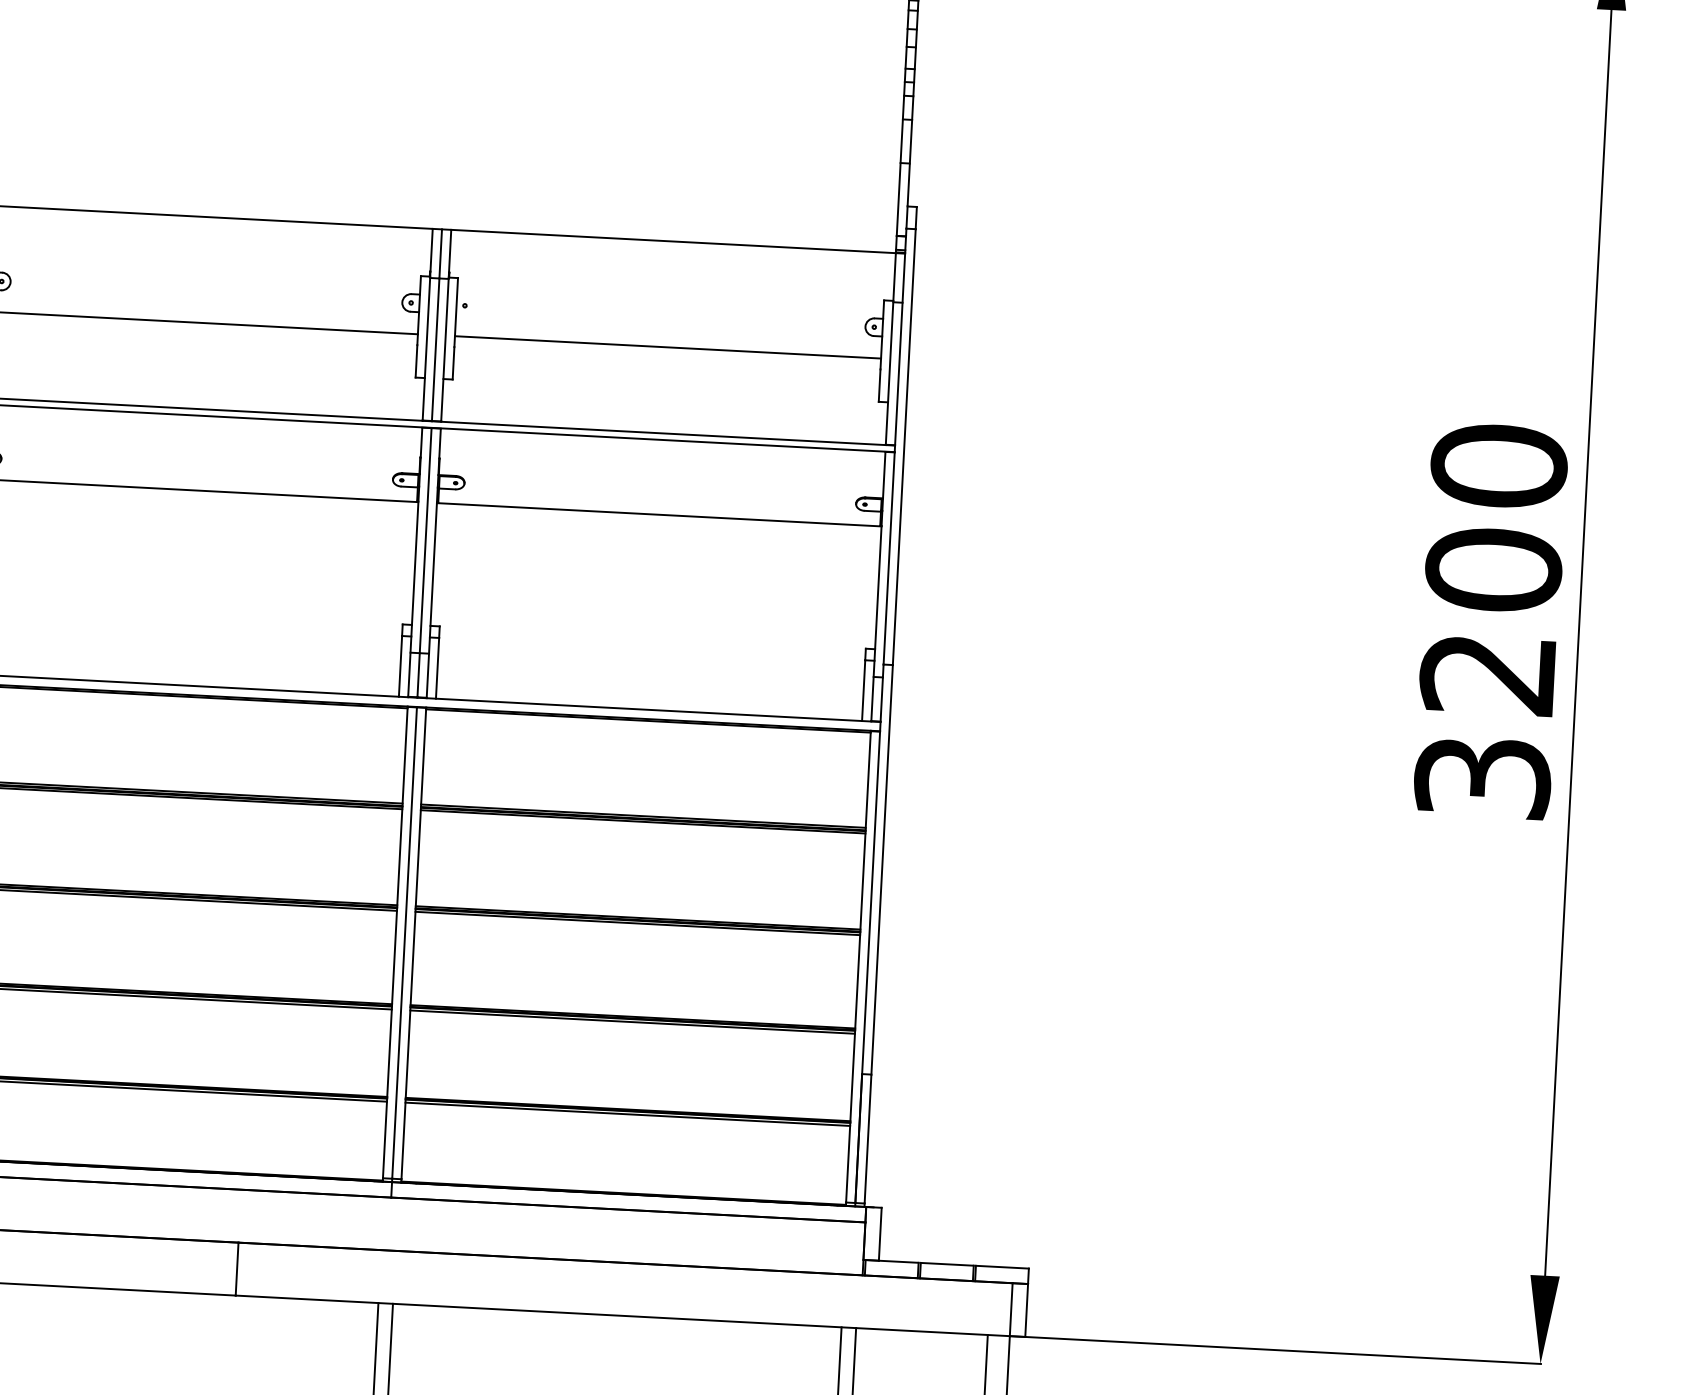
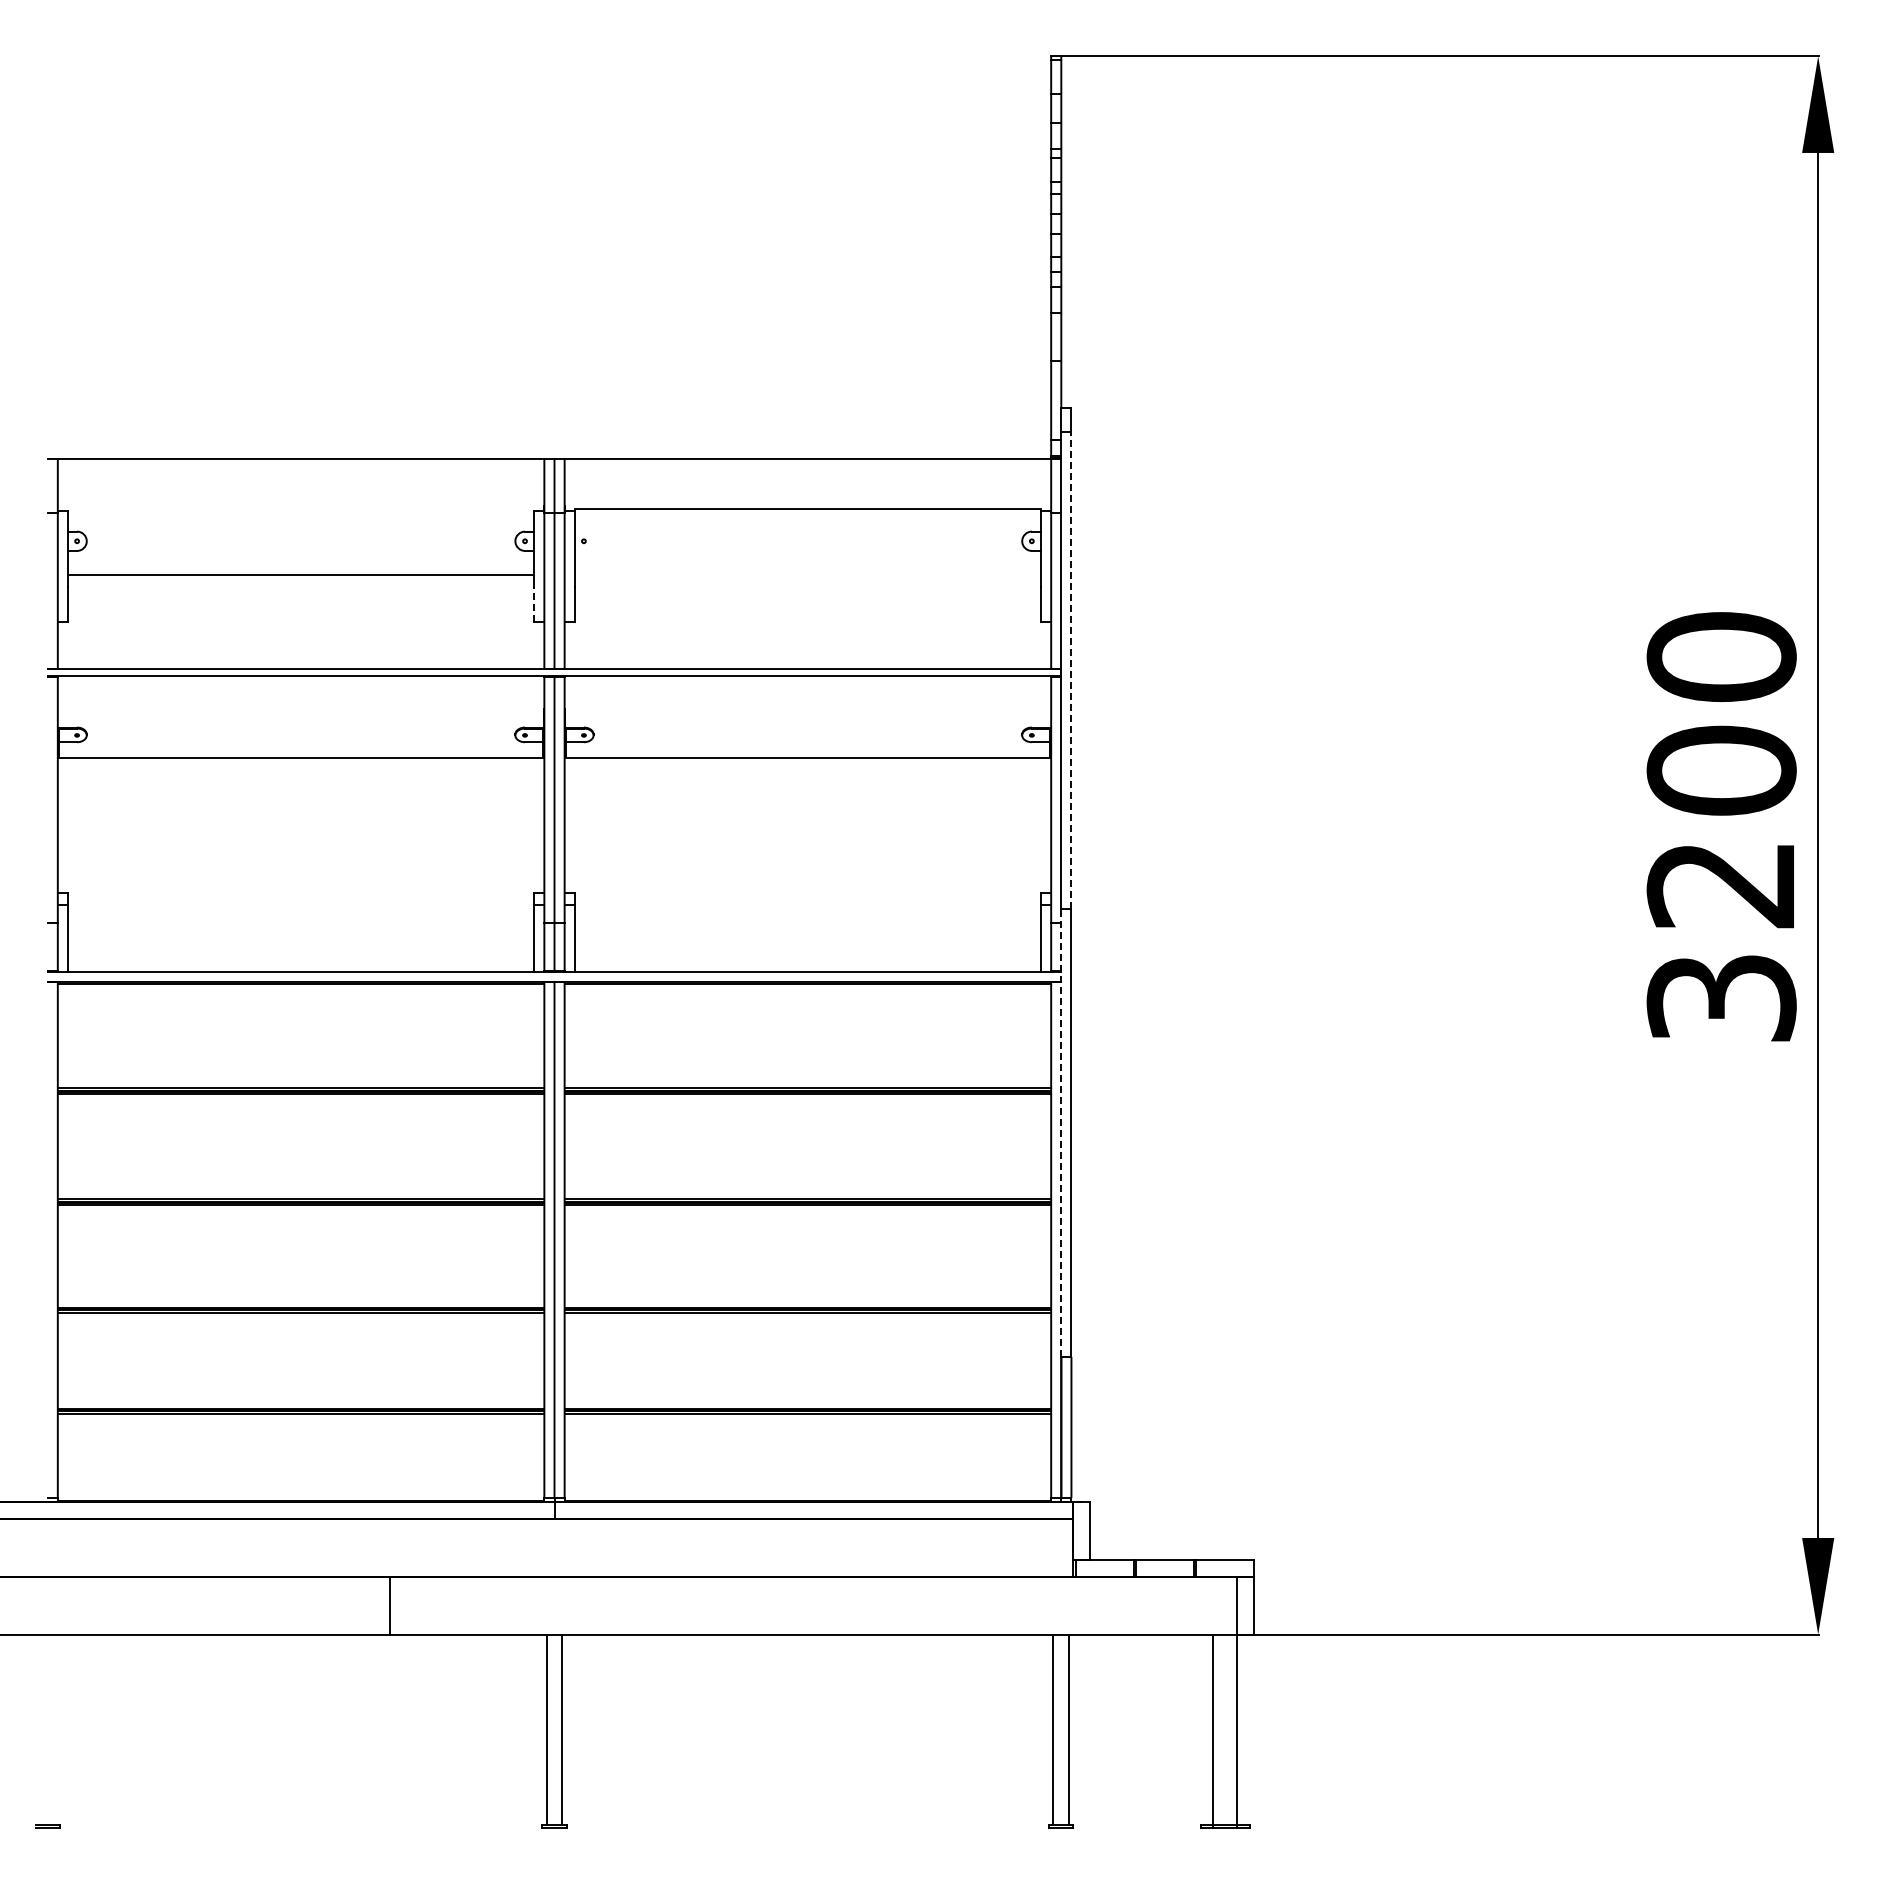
line: (667, 347) -> (807, 509), moved
line: (416, 361) -> (534, 604), solid -> dashed
line: (904, 446) -> (1071, 669), solid -> dashed
line: (873, 868) -> (1061, 1132), solid -> dashed

